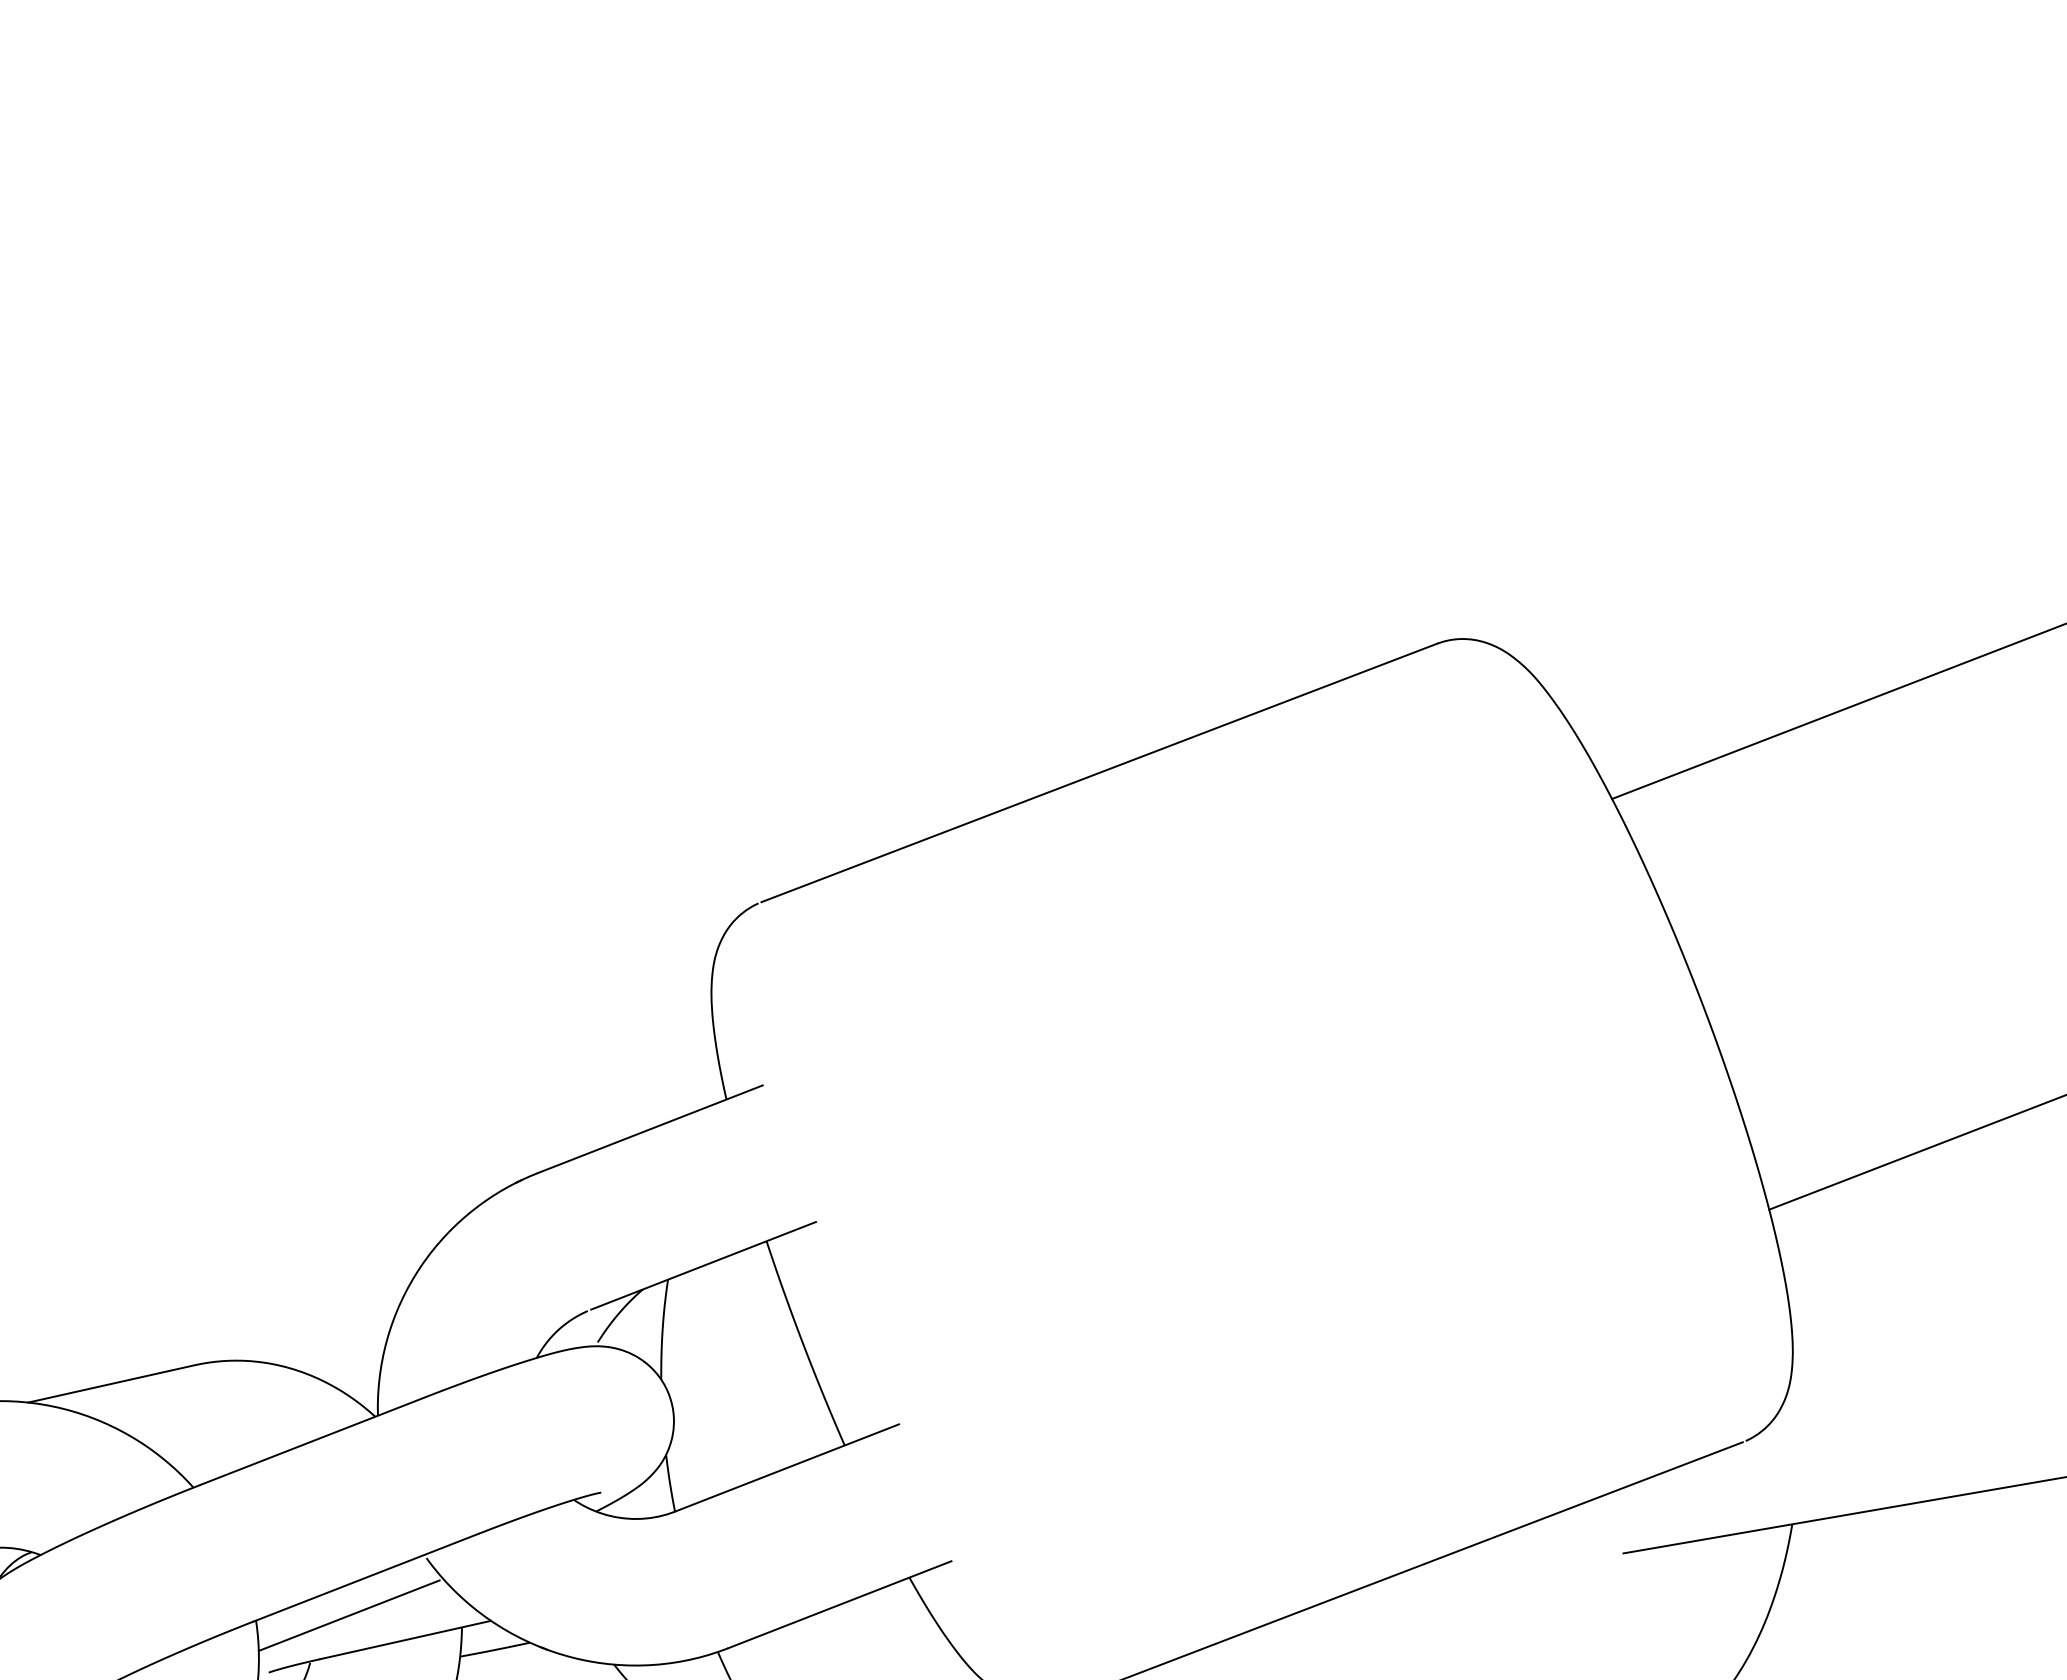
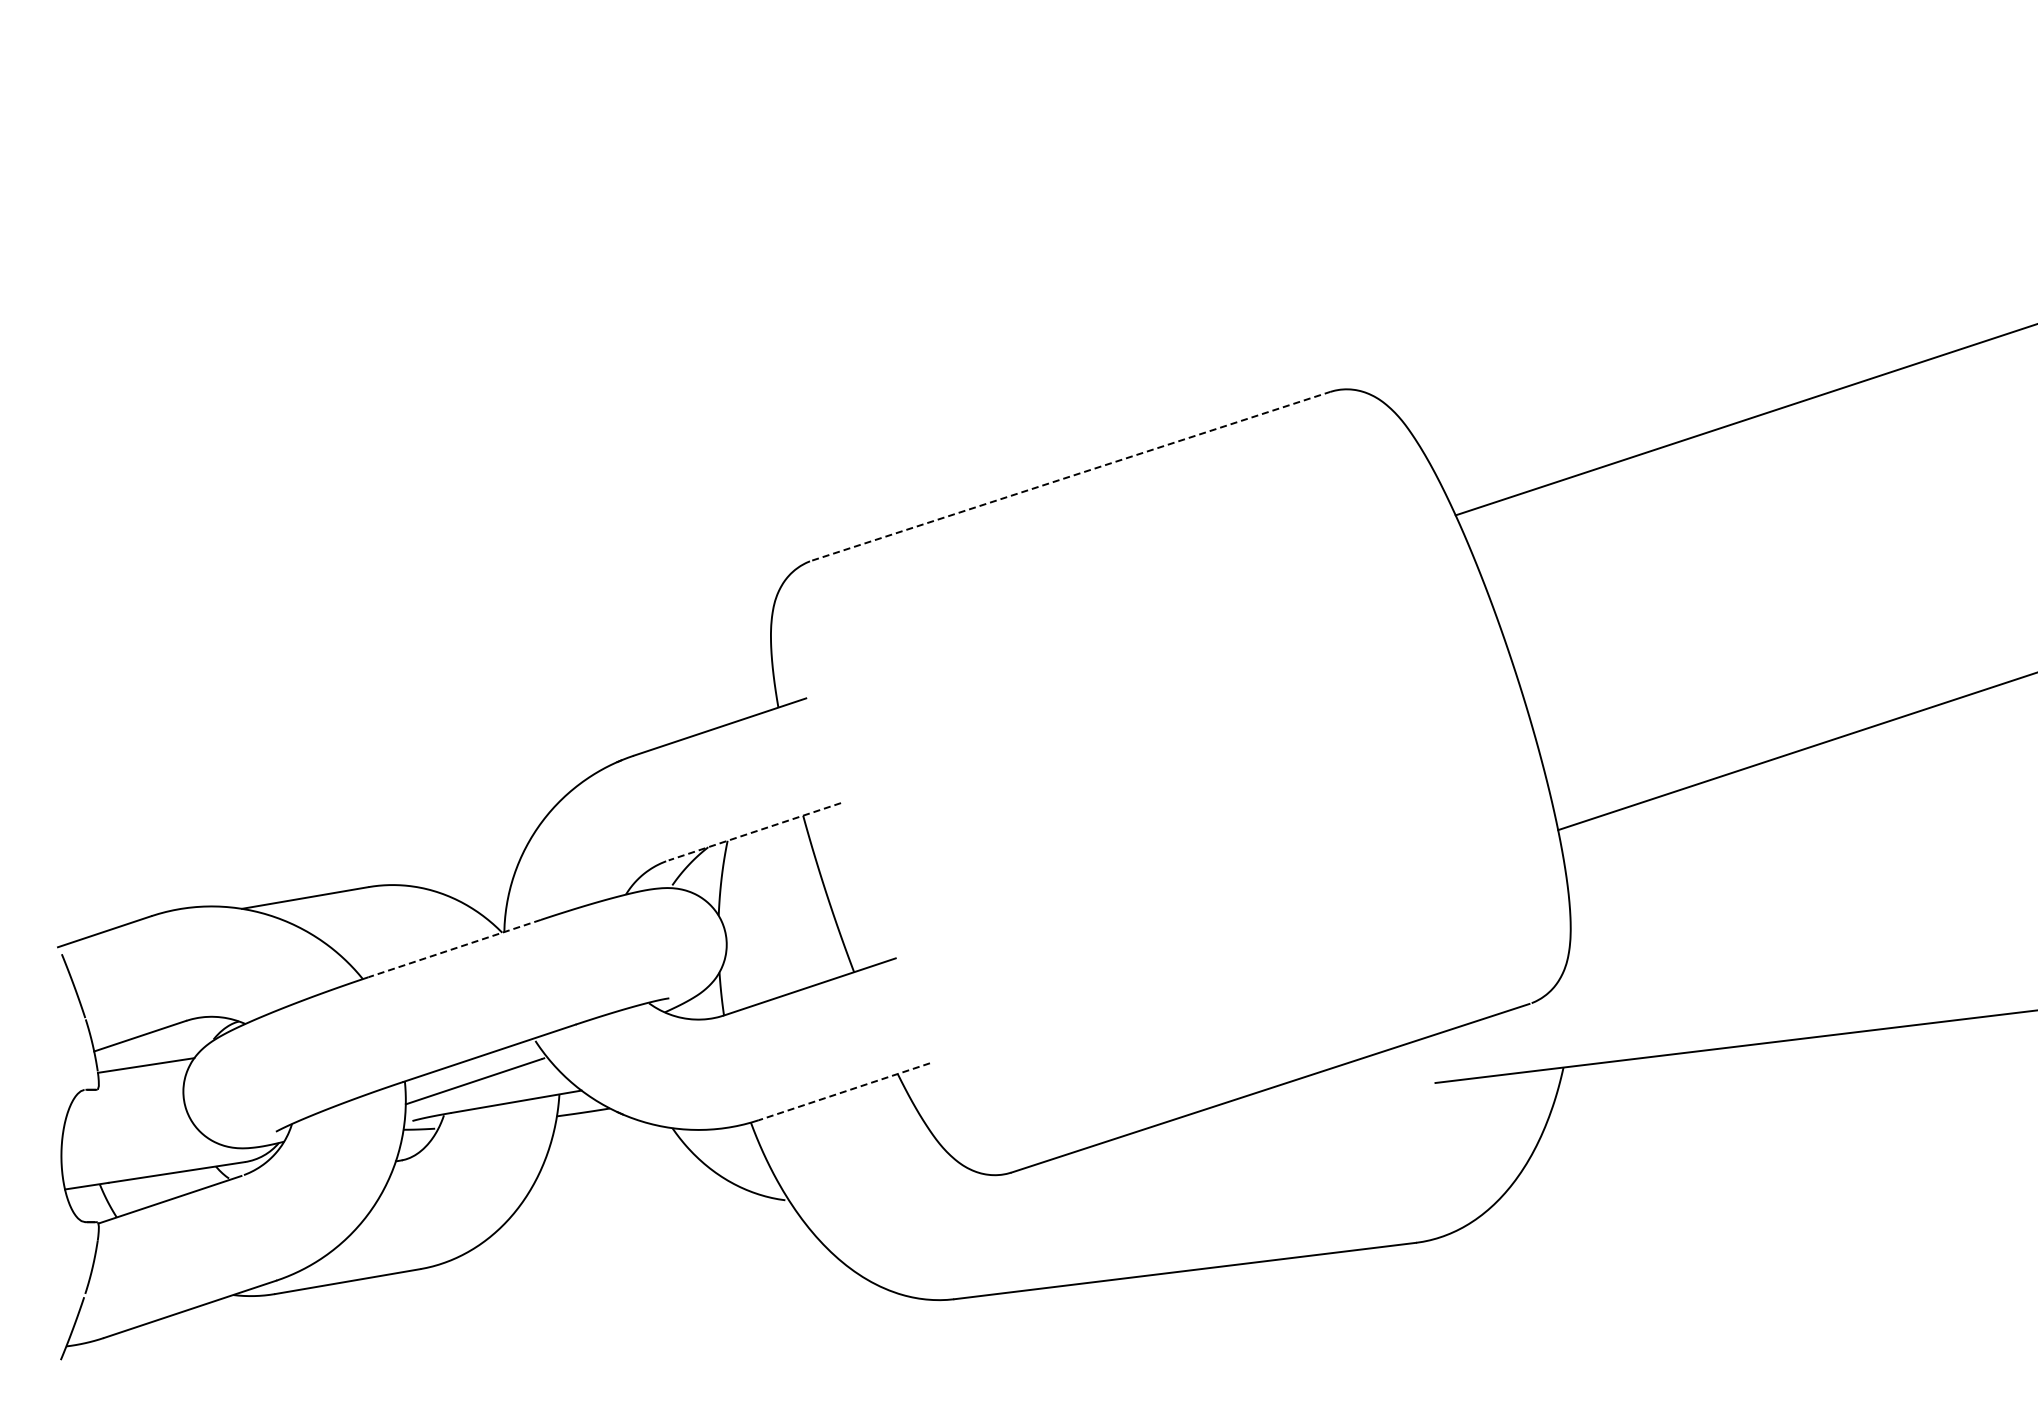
line: (1099, 773) -> (1071, 476), solid -> dashed
line: (703, 1265) -> (754, 831), solid -> dashed
line: (312, 1440) -> (454, 948), solid -> dashed
line: (838, 1604) -> (843, 1091), solid -> dashed

